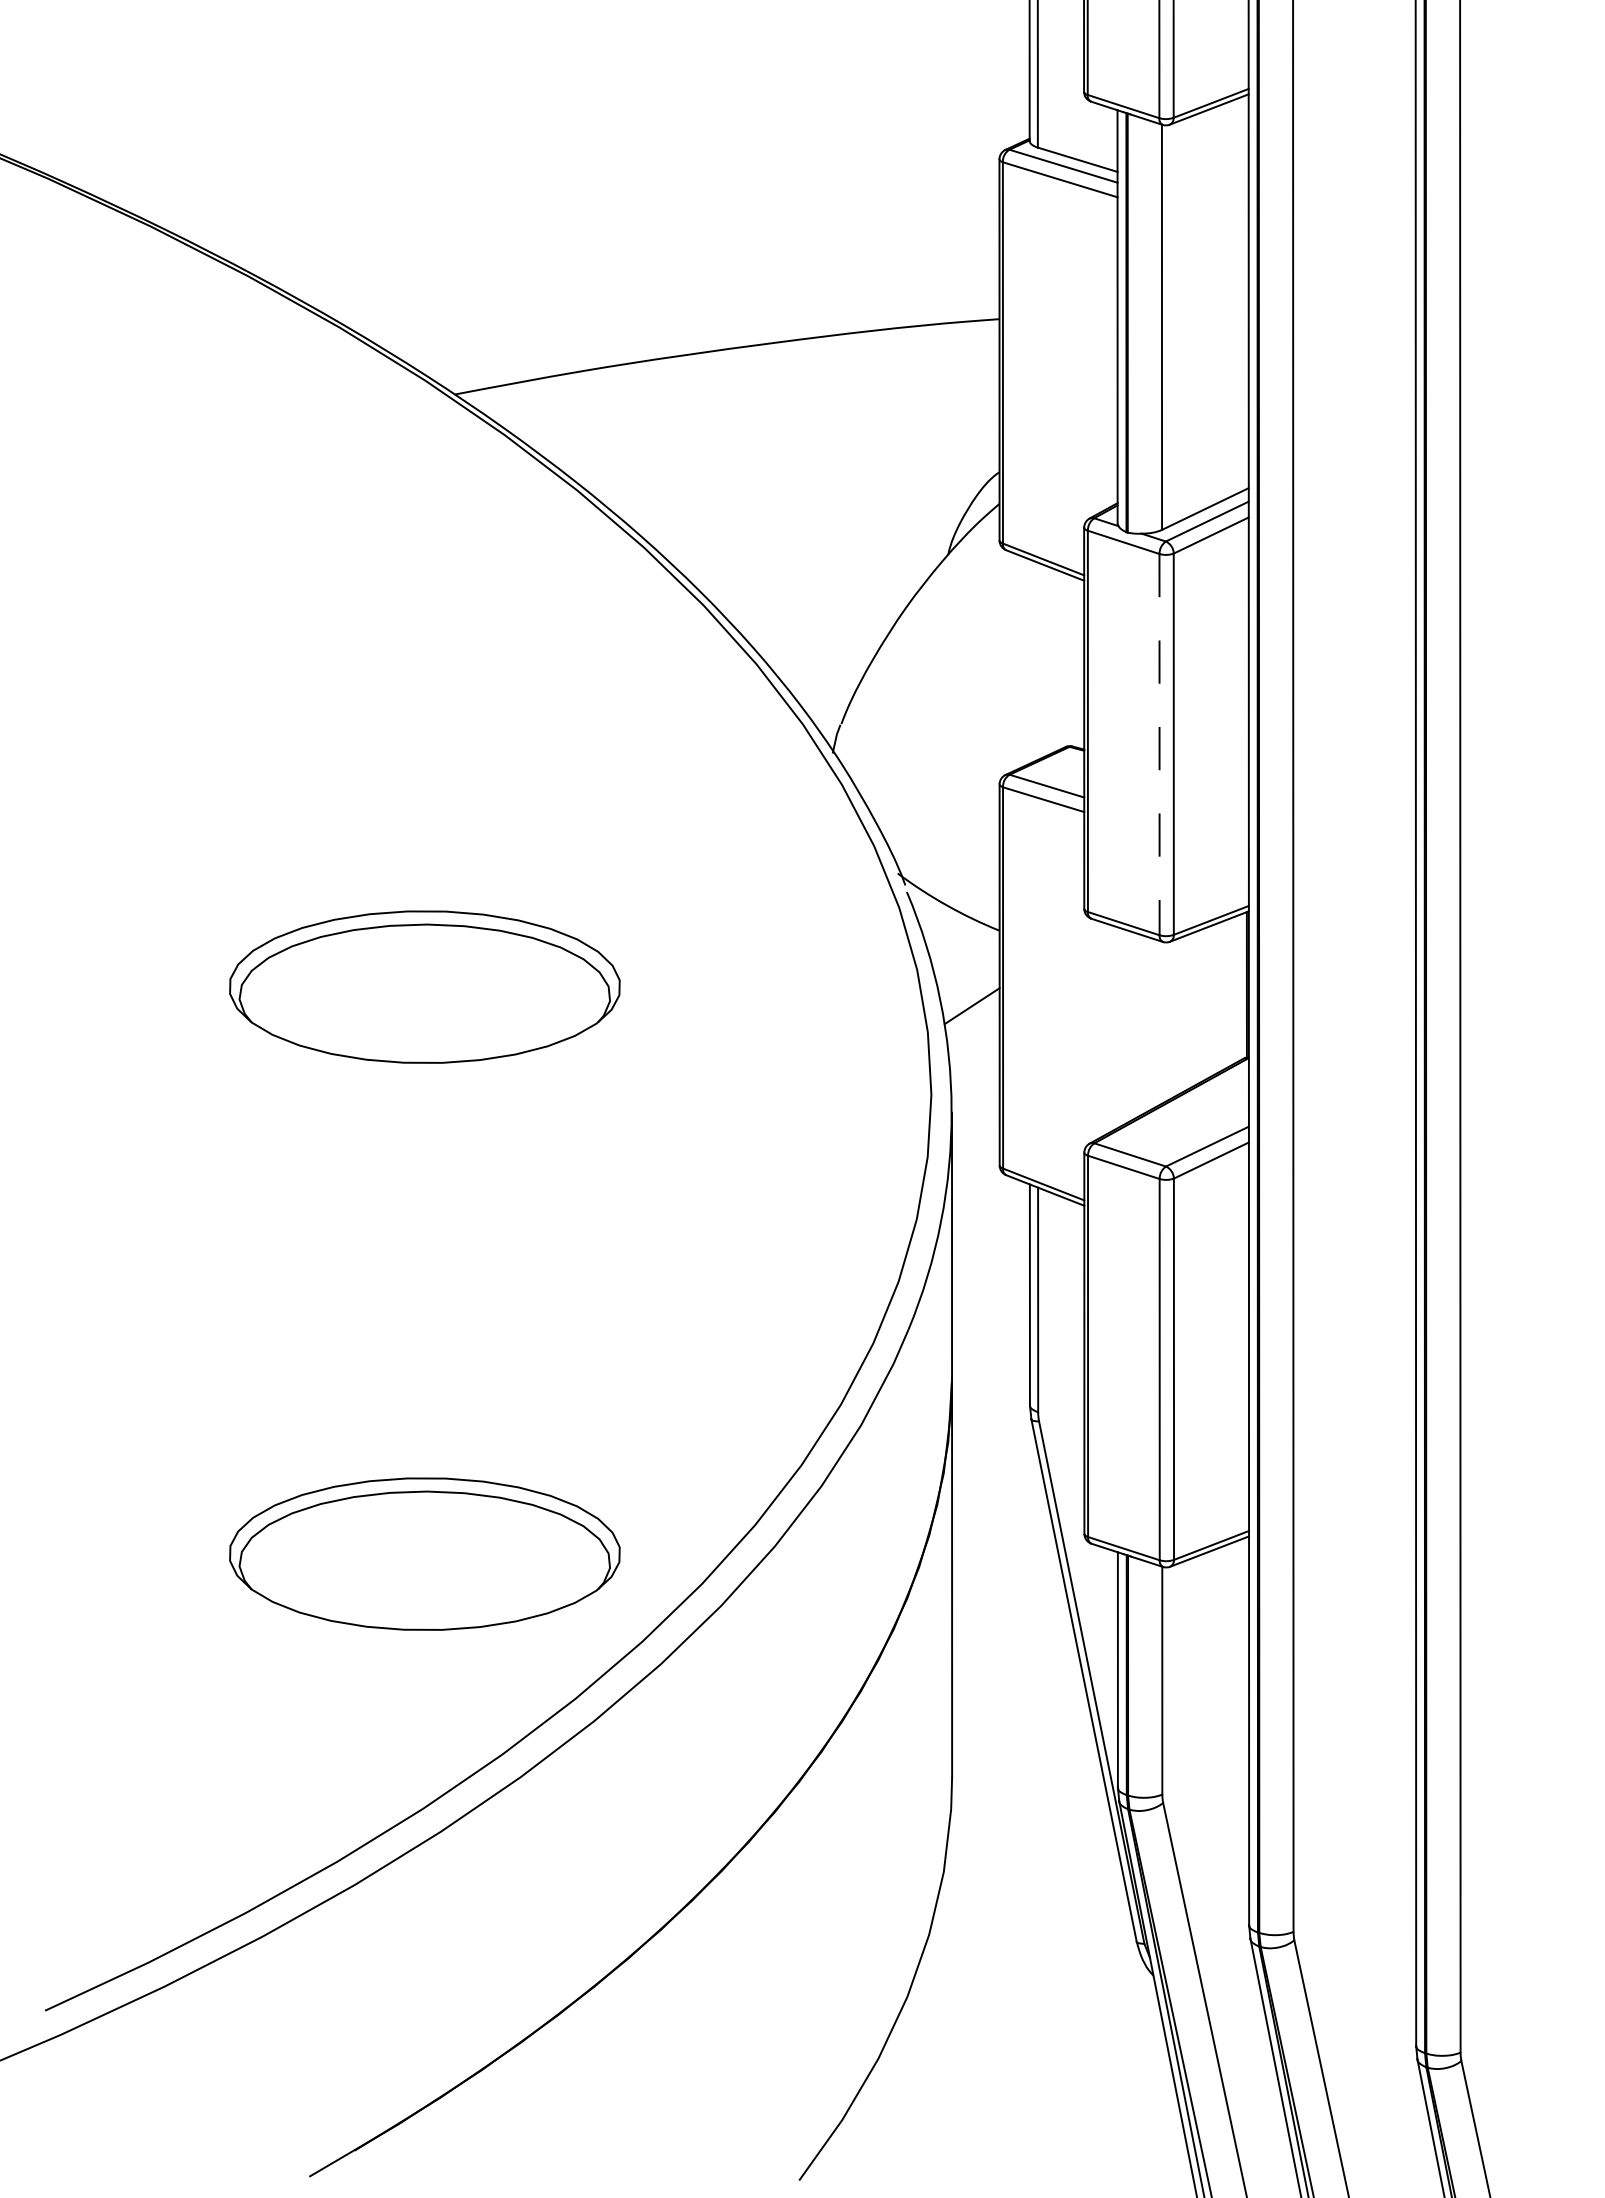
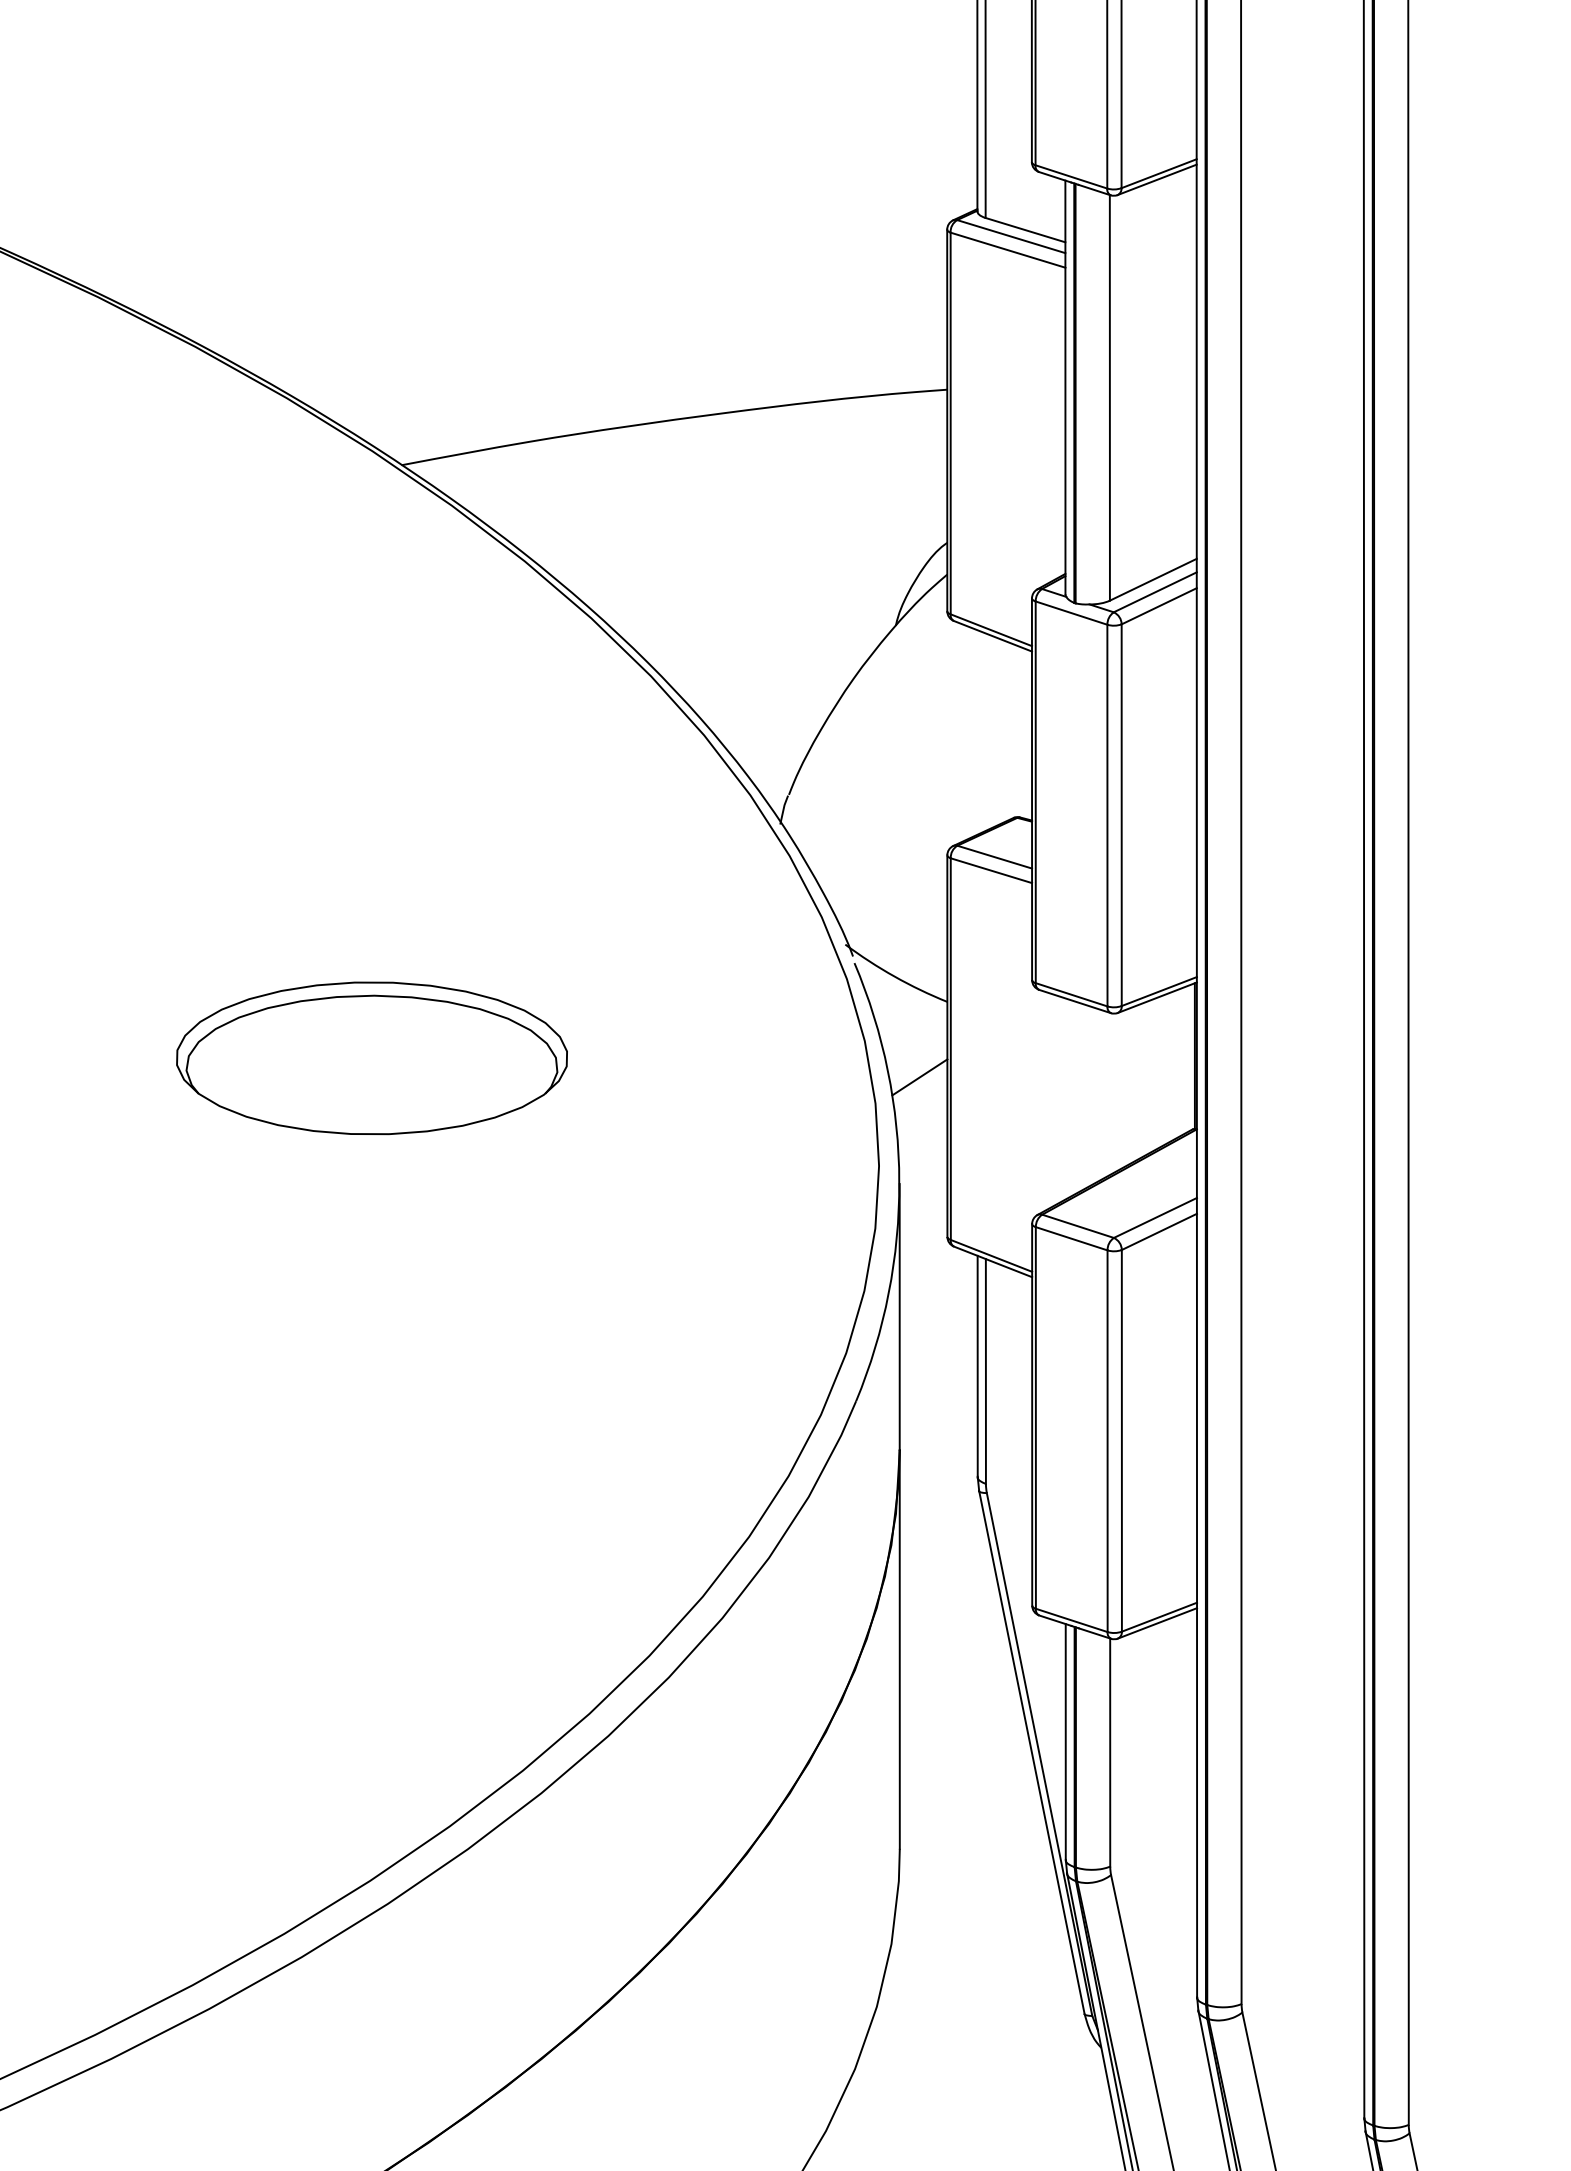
line: (1159, 744) -> (1107, 815), dashed -> solid
part: (424, 1553) -> (371, 1625), removed

